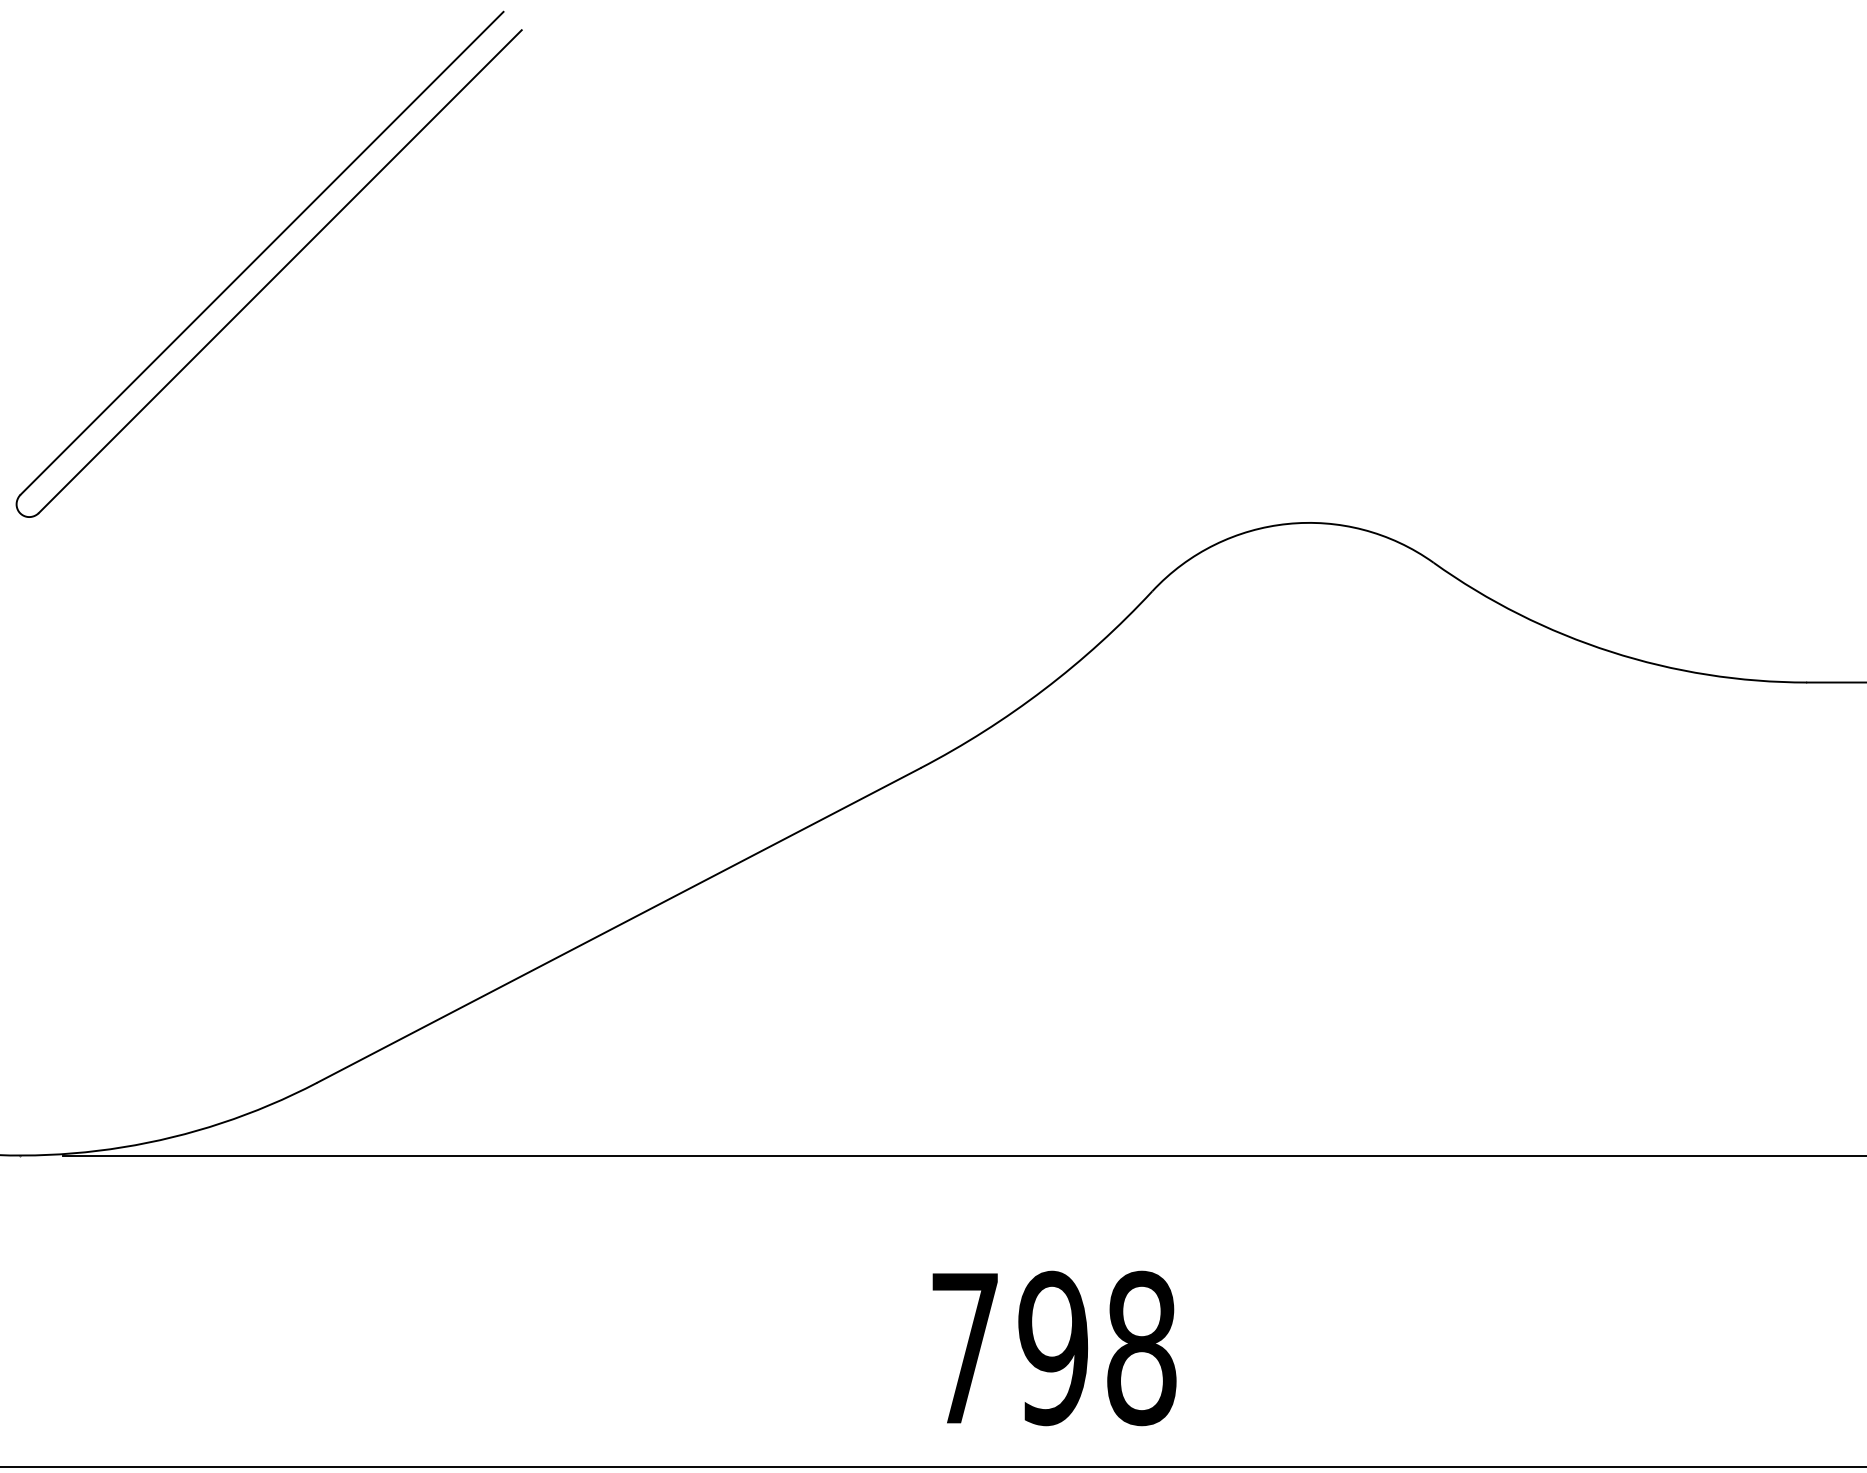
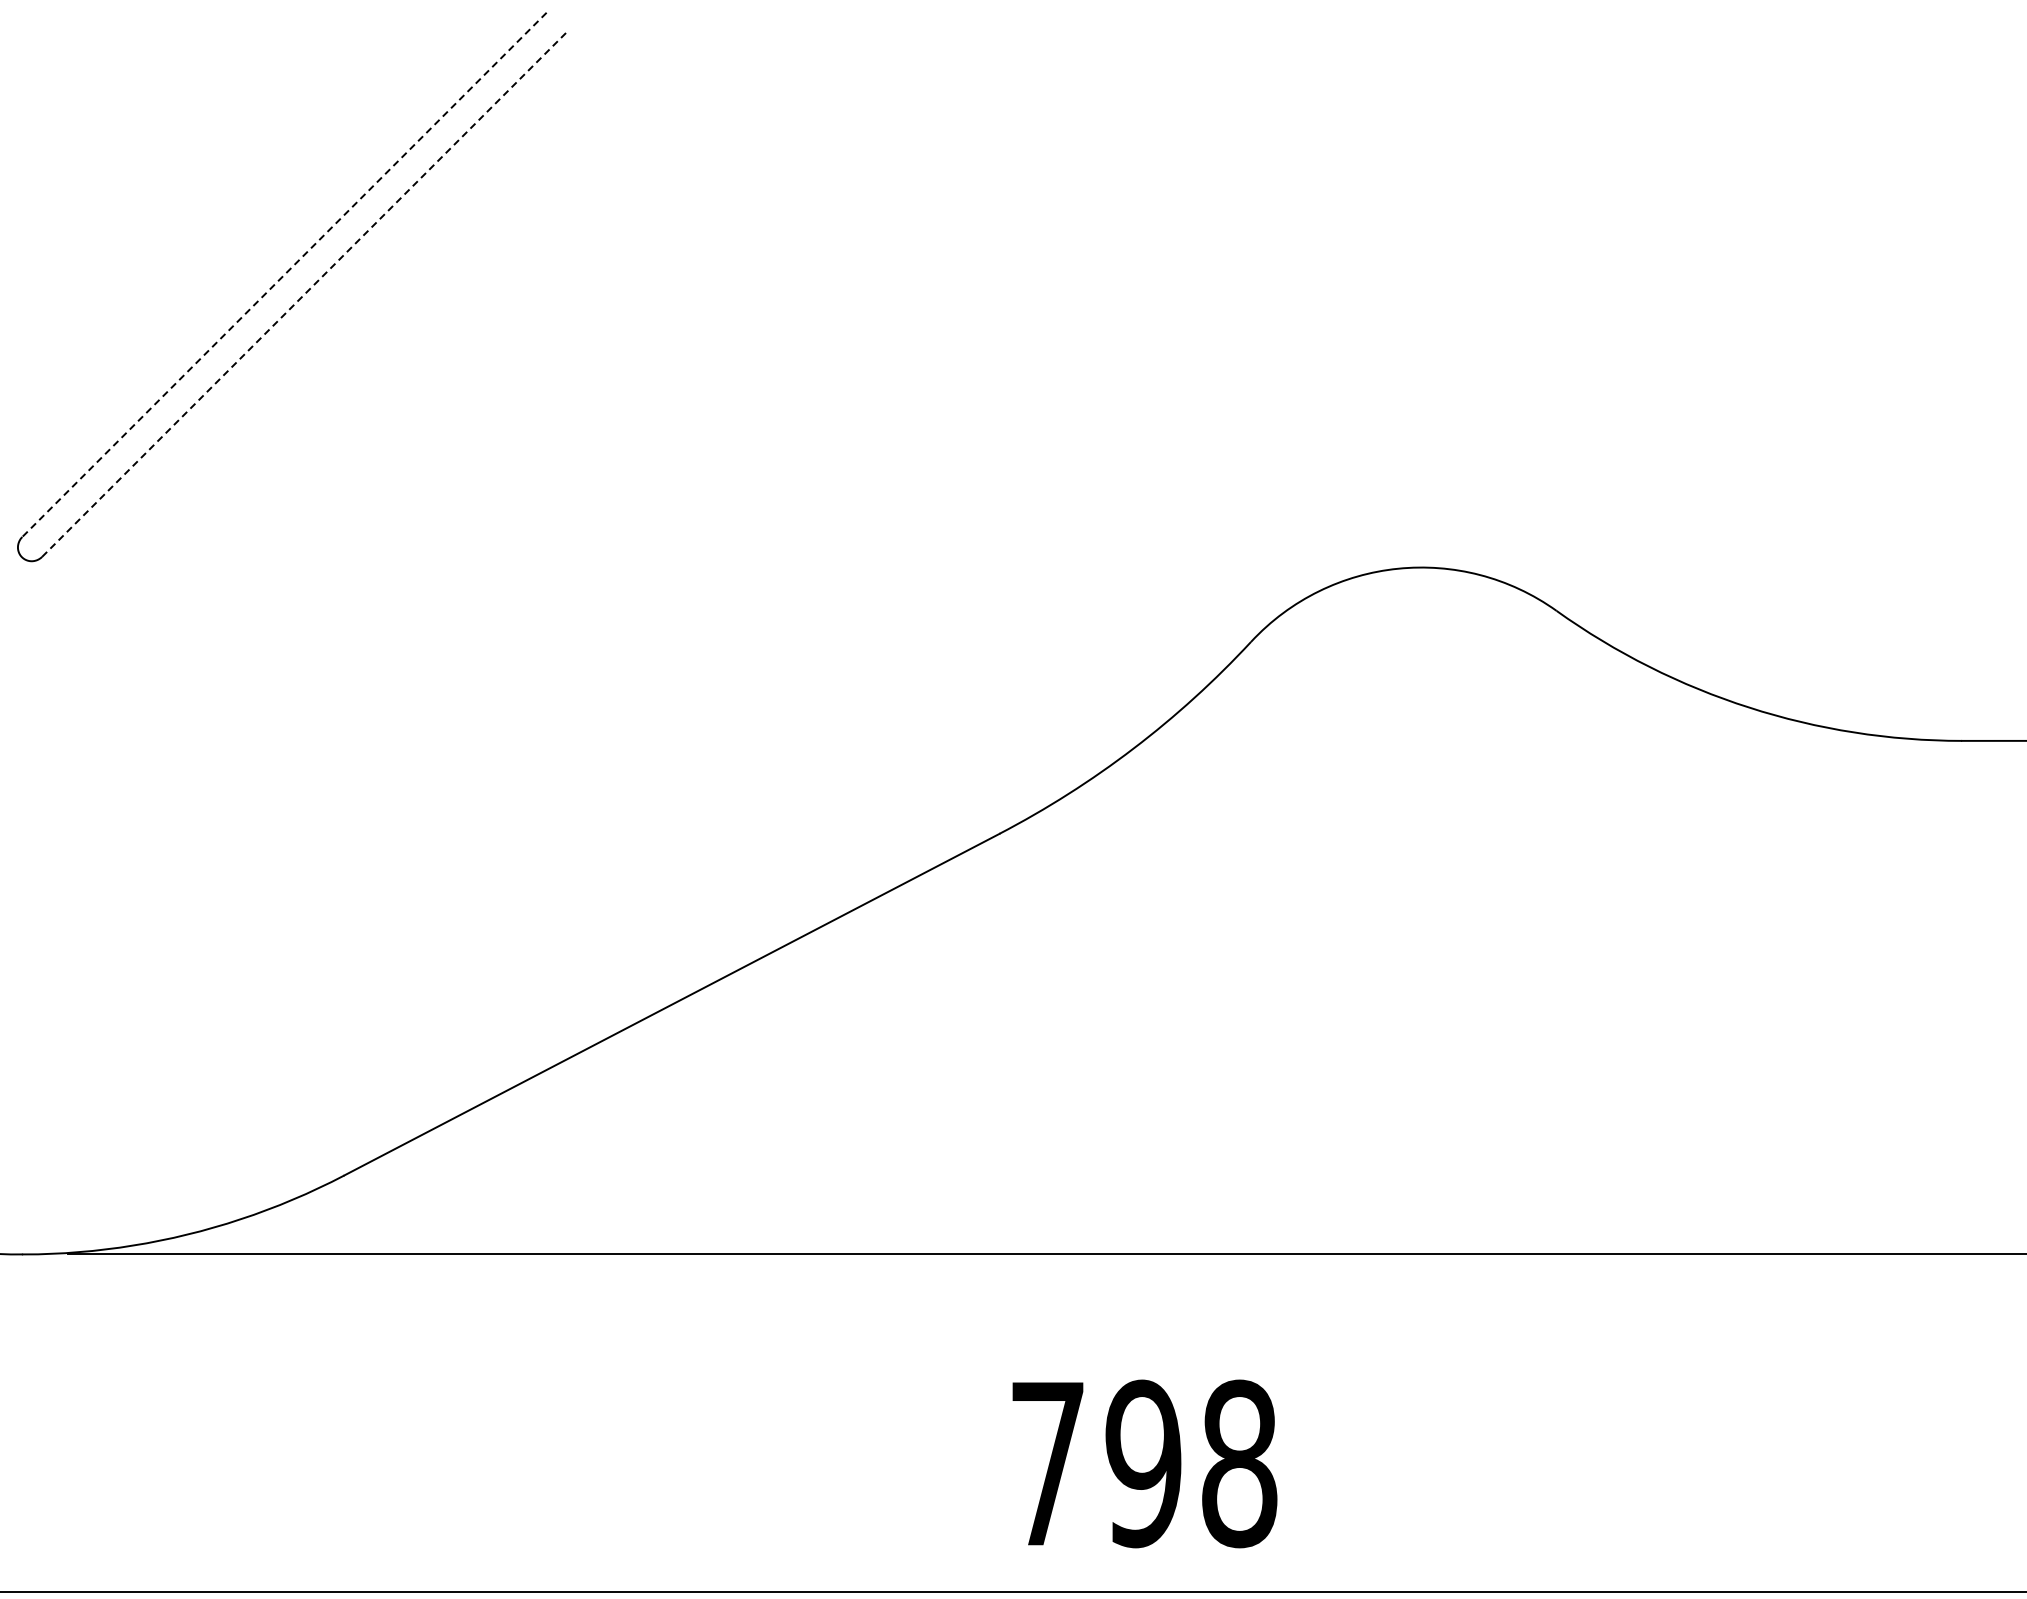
line: (262, 252) -> (284, 274), solid -> dashed
line: (280, 271) -> (304, 294), solid -> dashed

